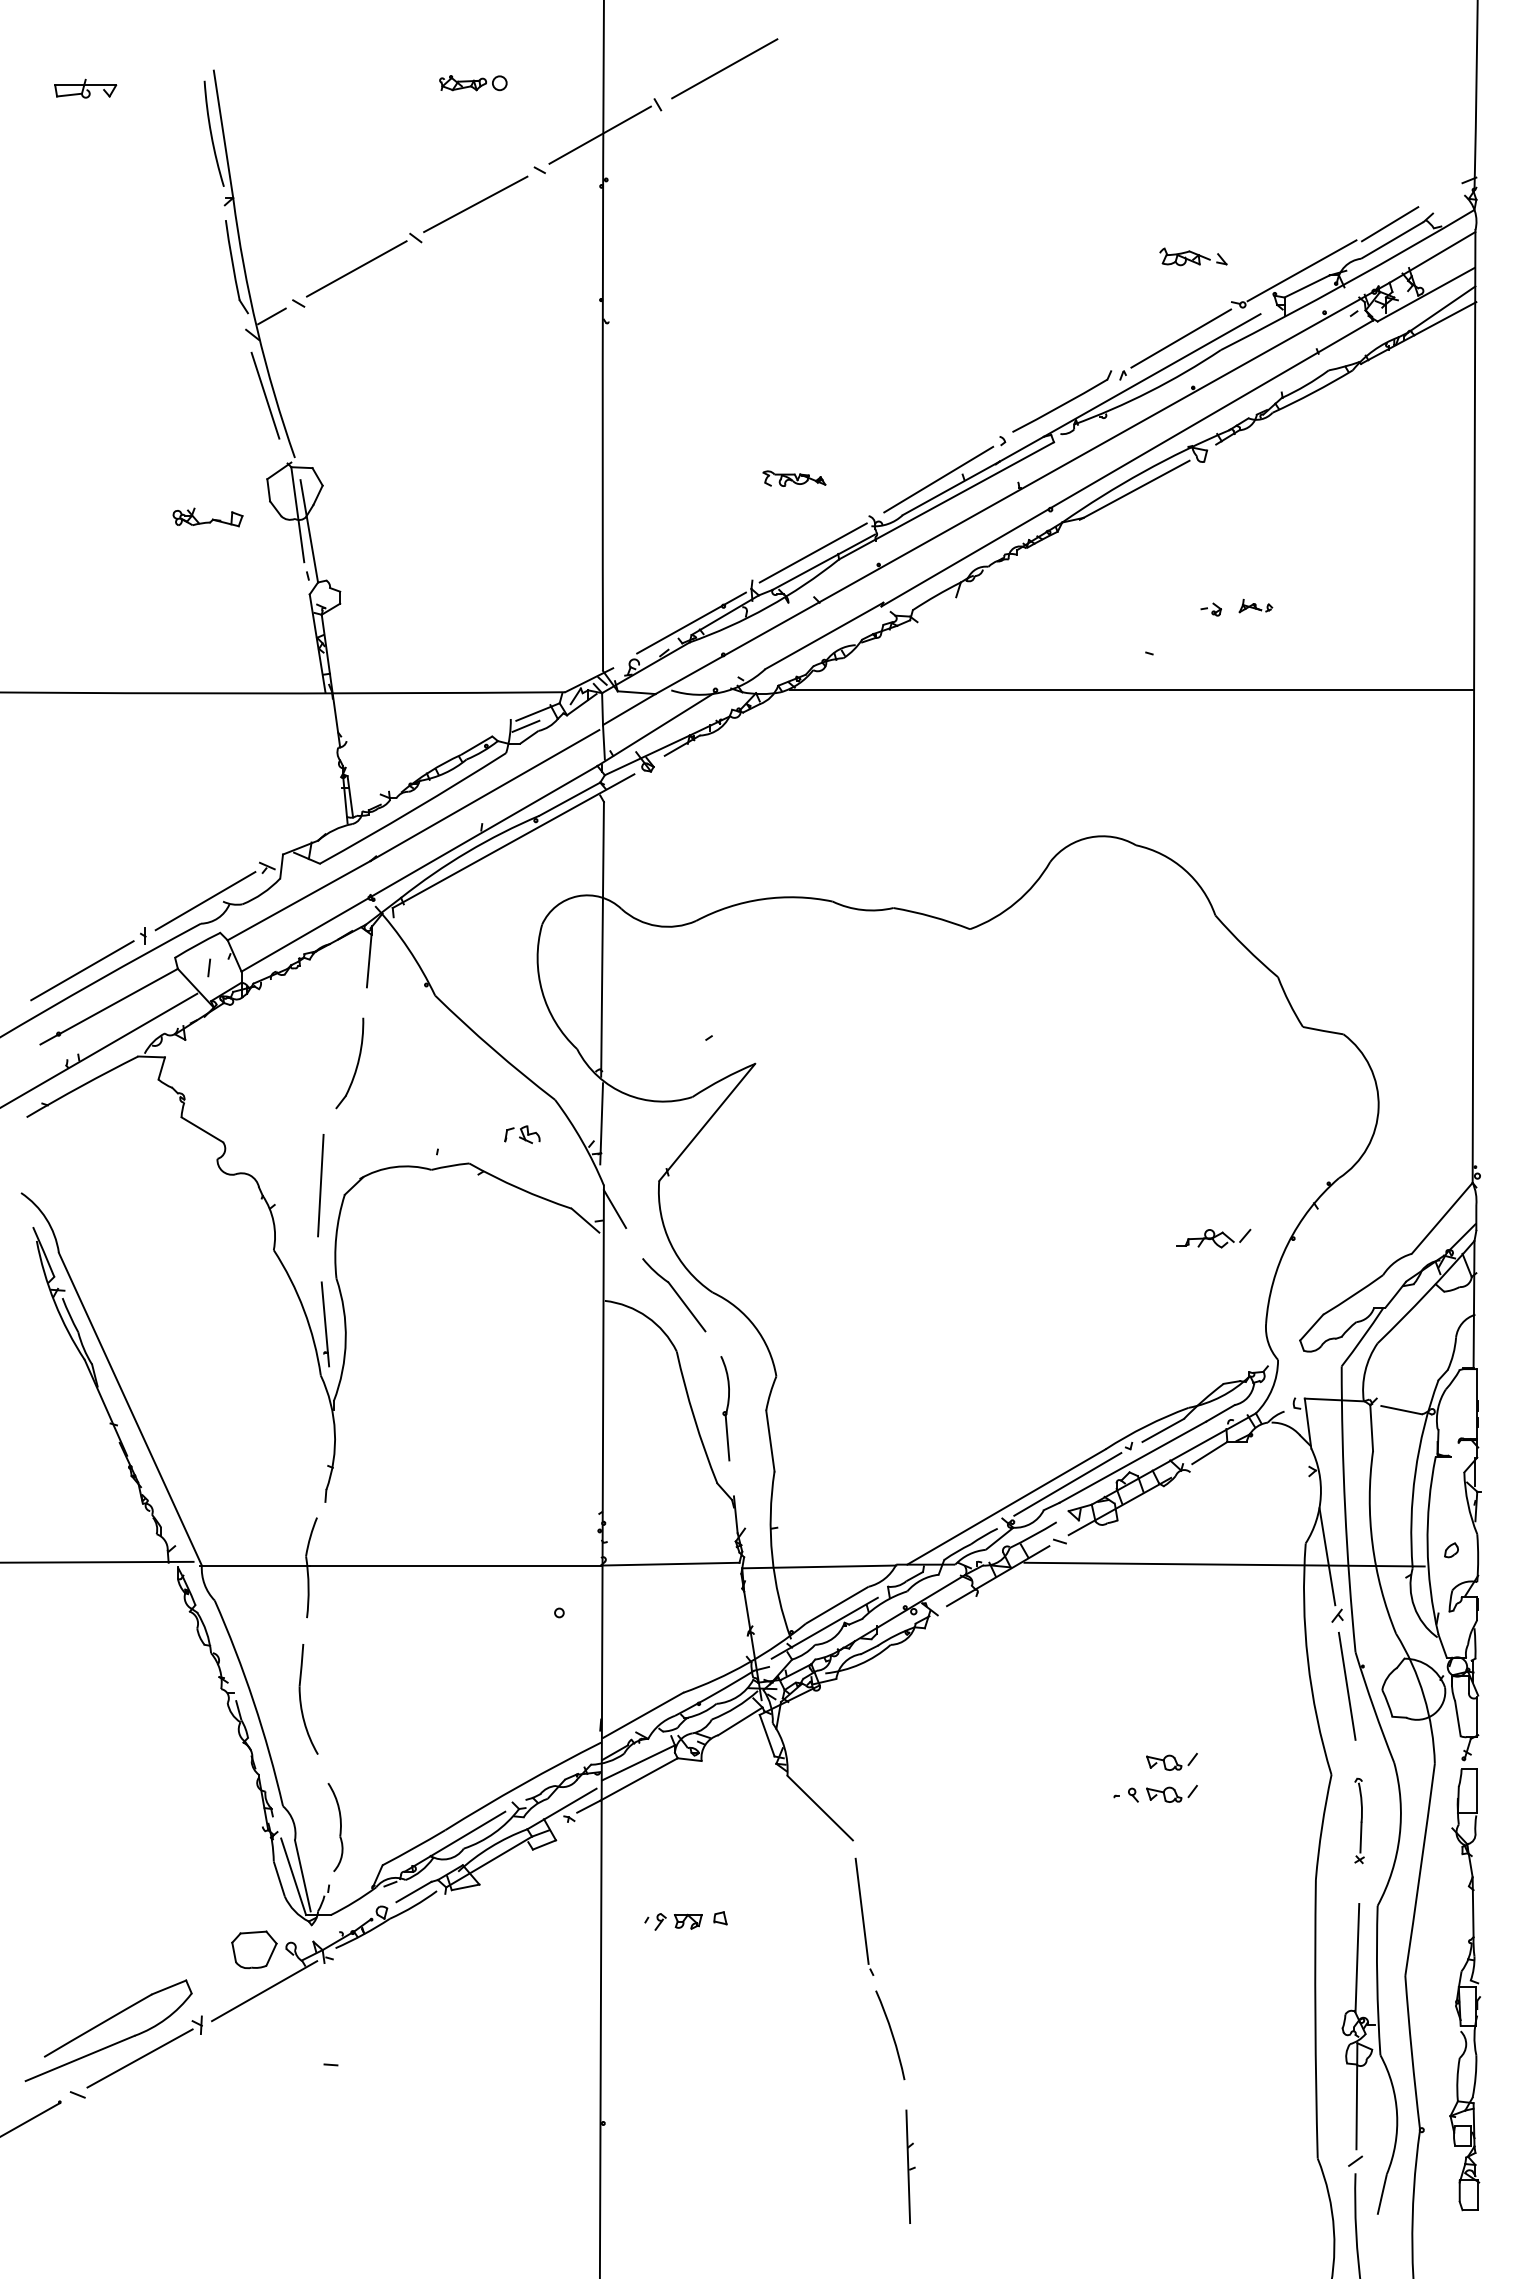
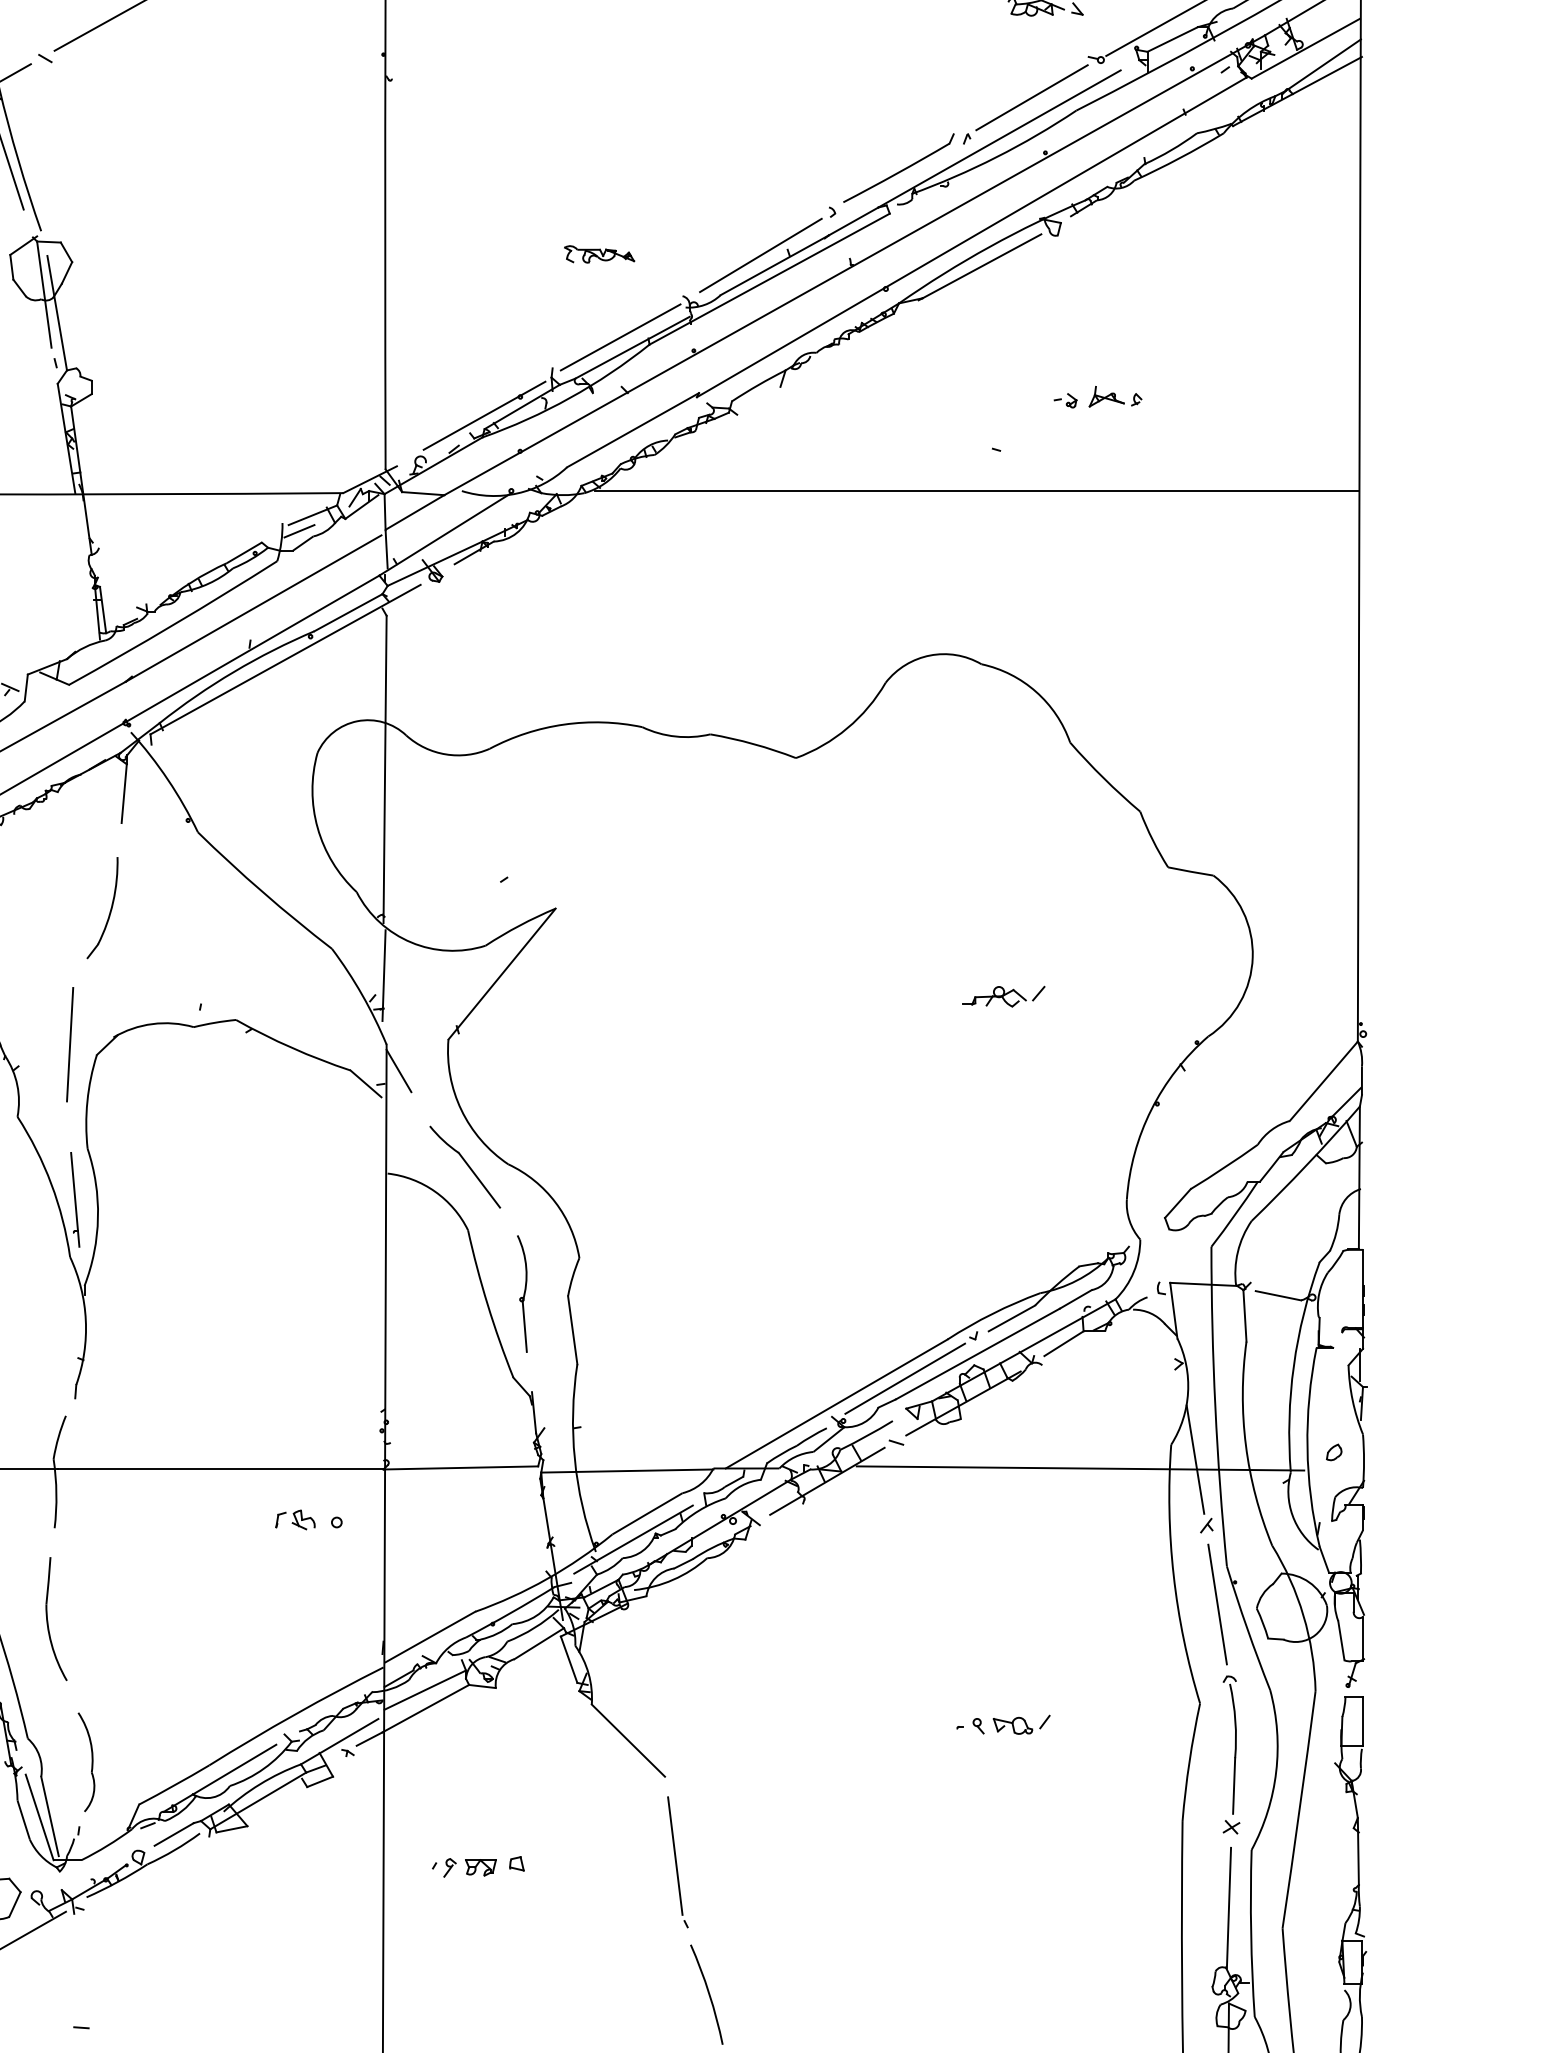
part: (1255, 605) -> (1115, 396), size x1.43
part: (522, 1134) -> (295, 1519), moved
part: (1213, 1238) -> (1003, 996), moved
part: (1171, 1761) -> (1021, 1688), removed
part: (1359, 1820) -> (1231, 1754), size x1.67

